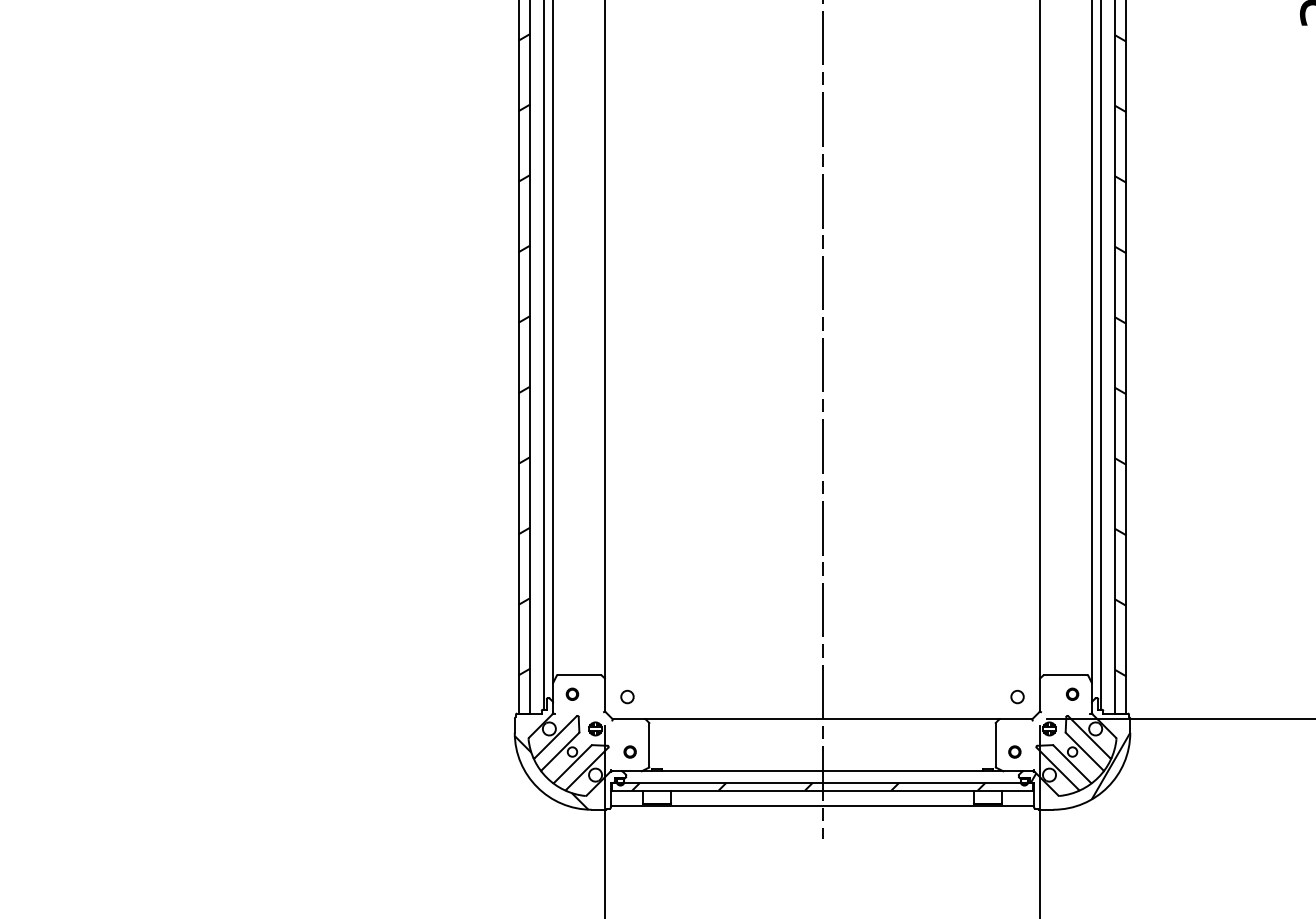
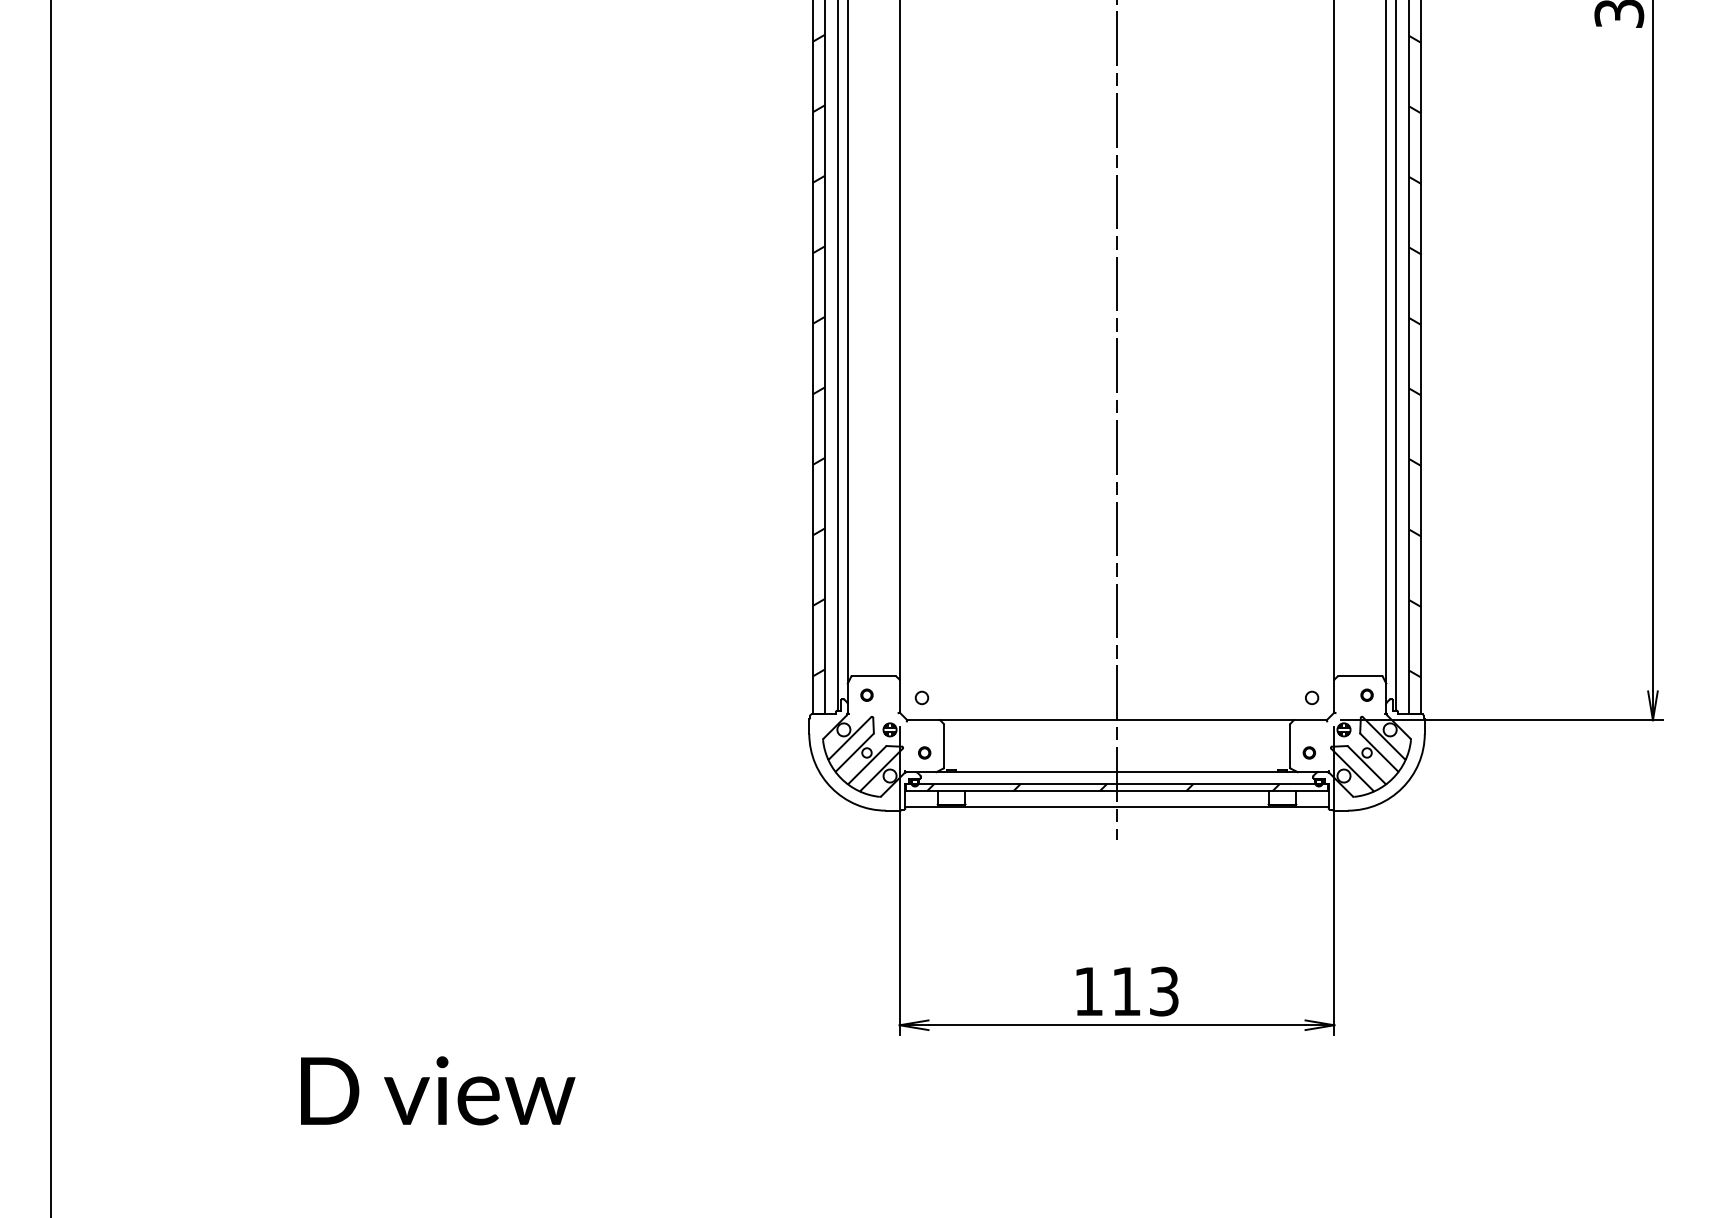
hatch: (1079, 765) -> (1374, 766), removed
hatch: (550, 772) -> (845, 773), removed

